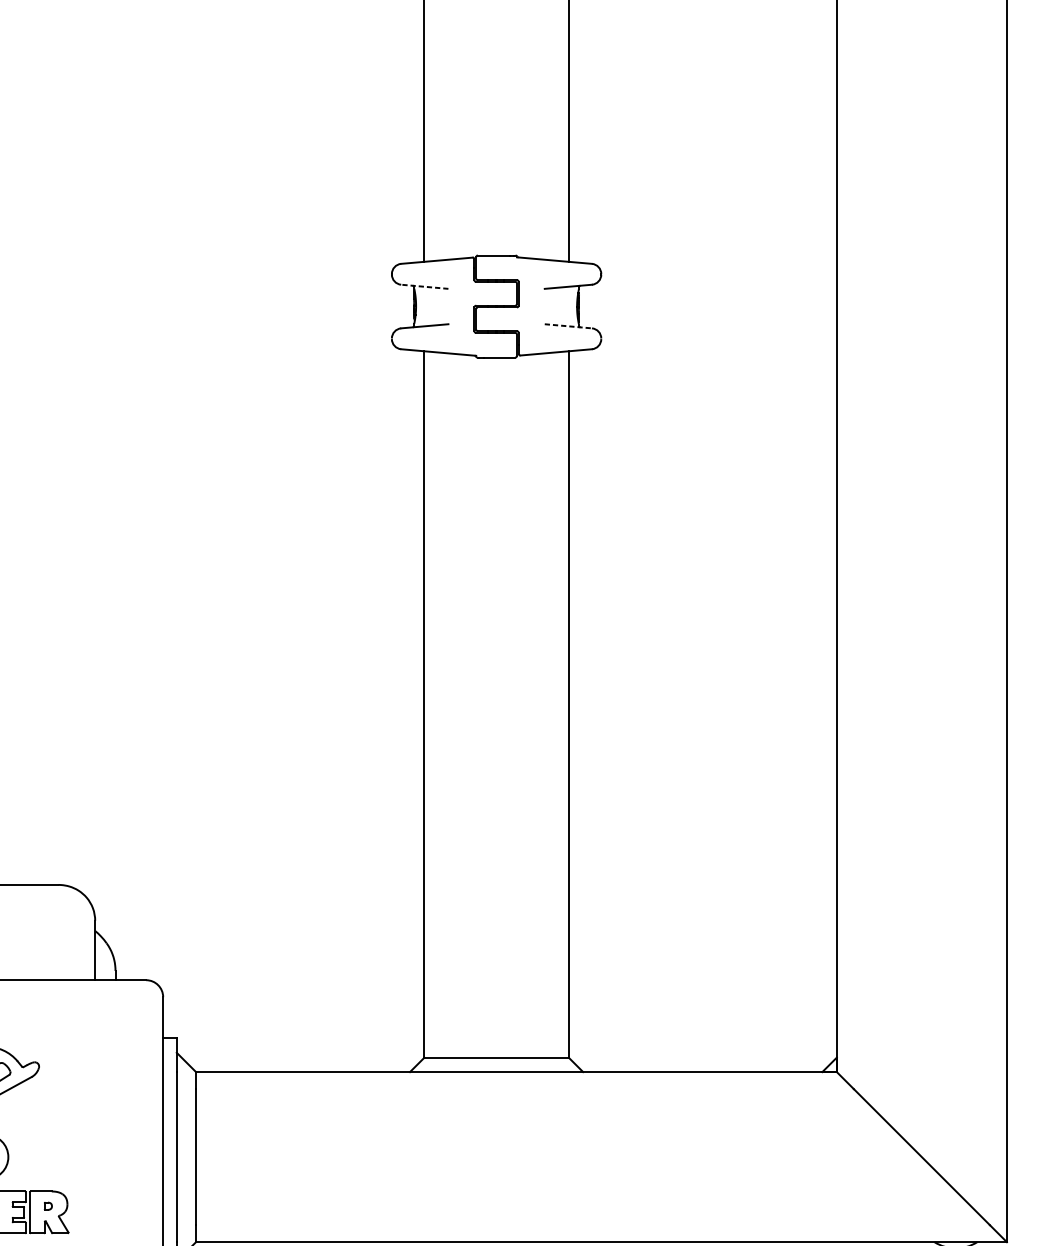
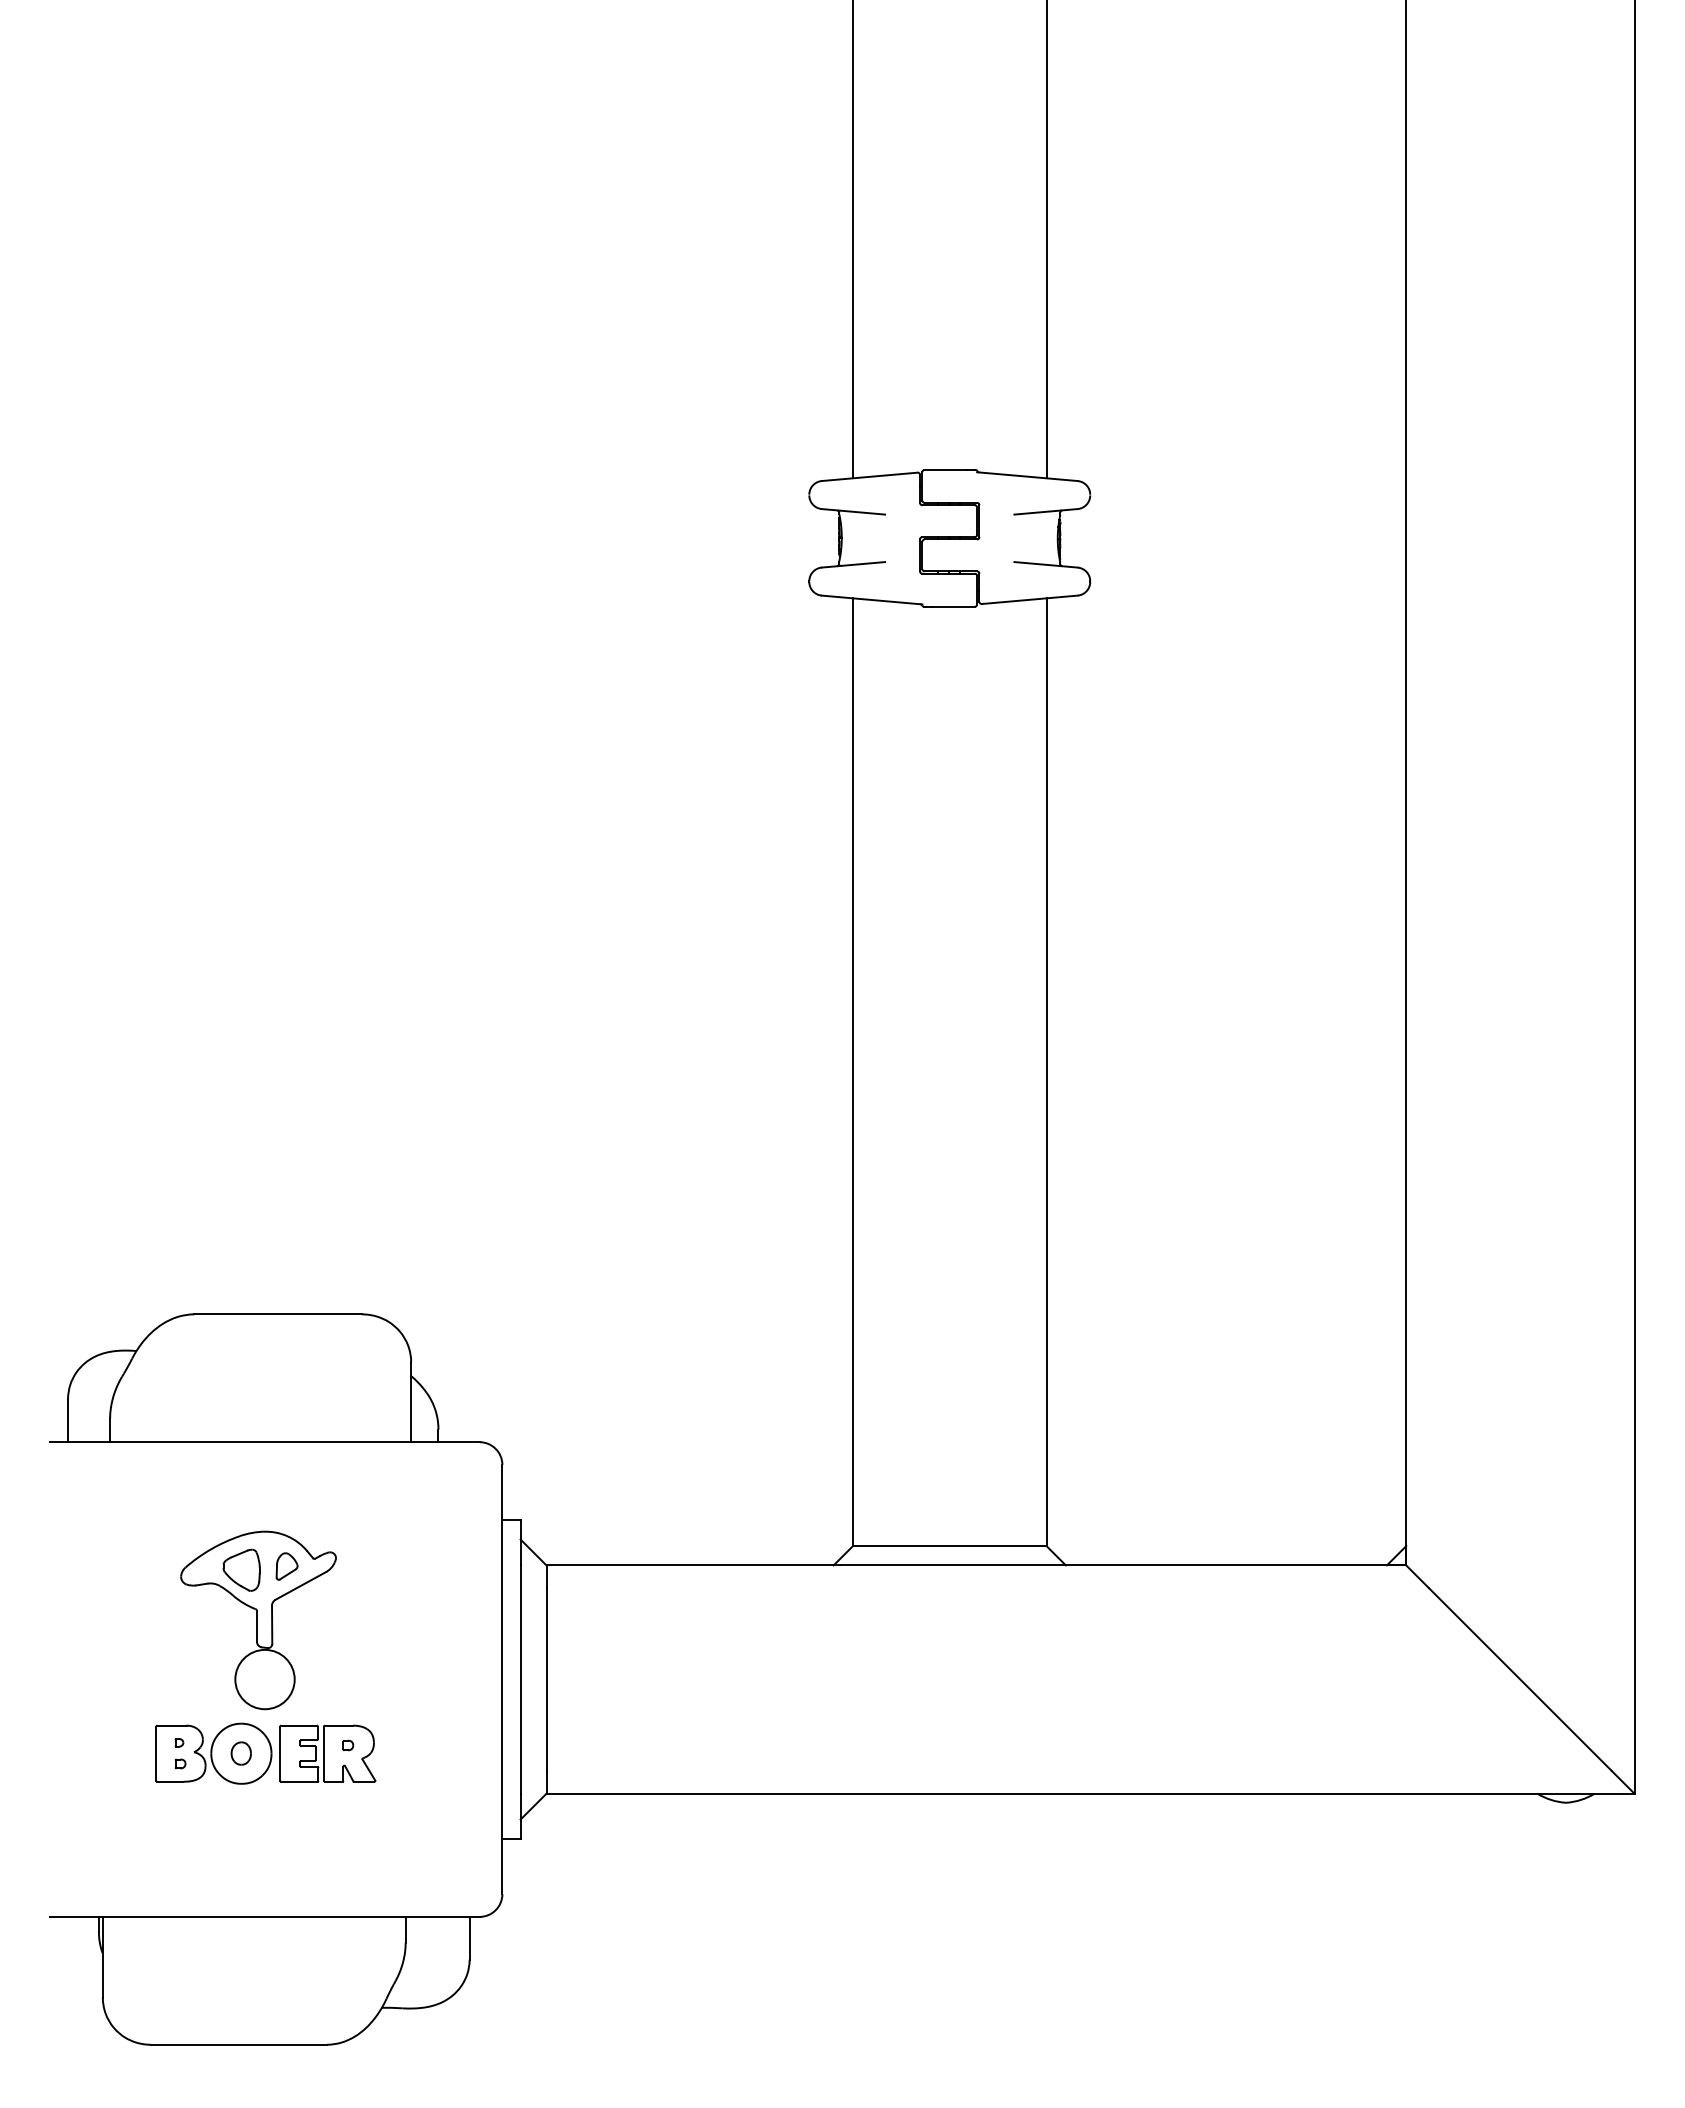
line: (424, 286) -> (853, 511), dashed -> solid
line: (568, 326) -> (1046, 564), dashed -> solid

